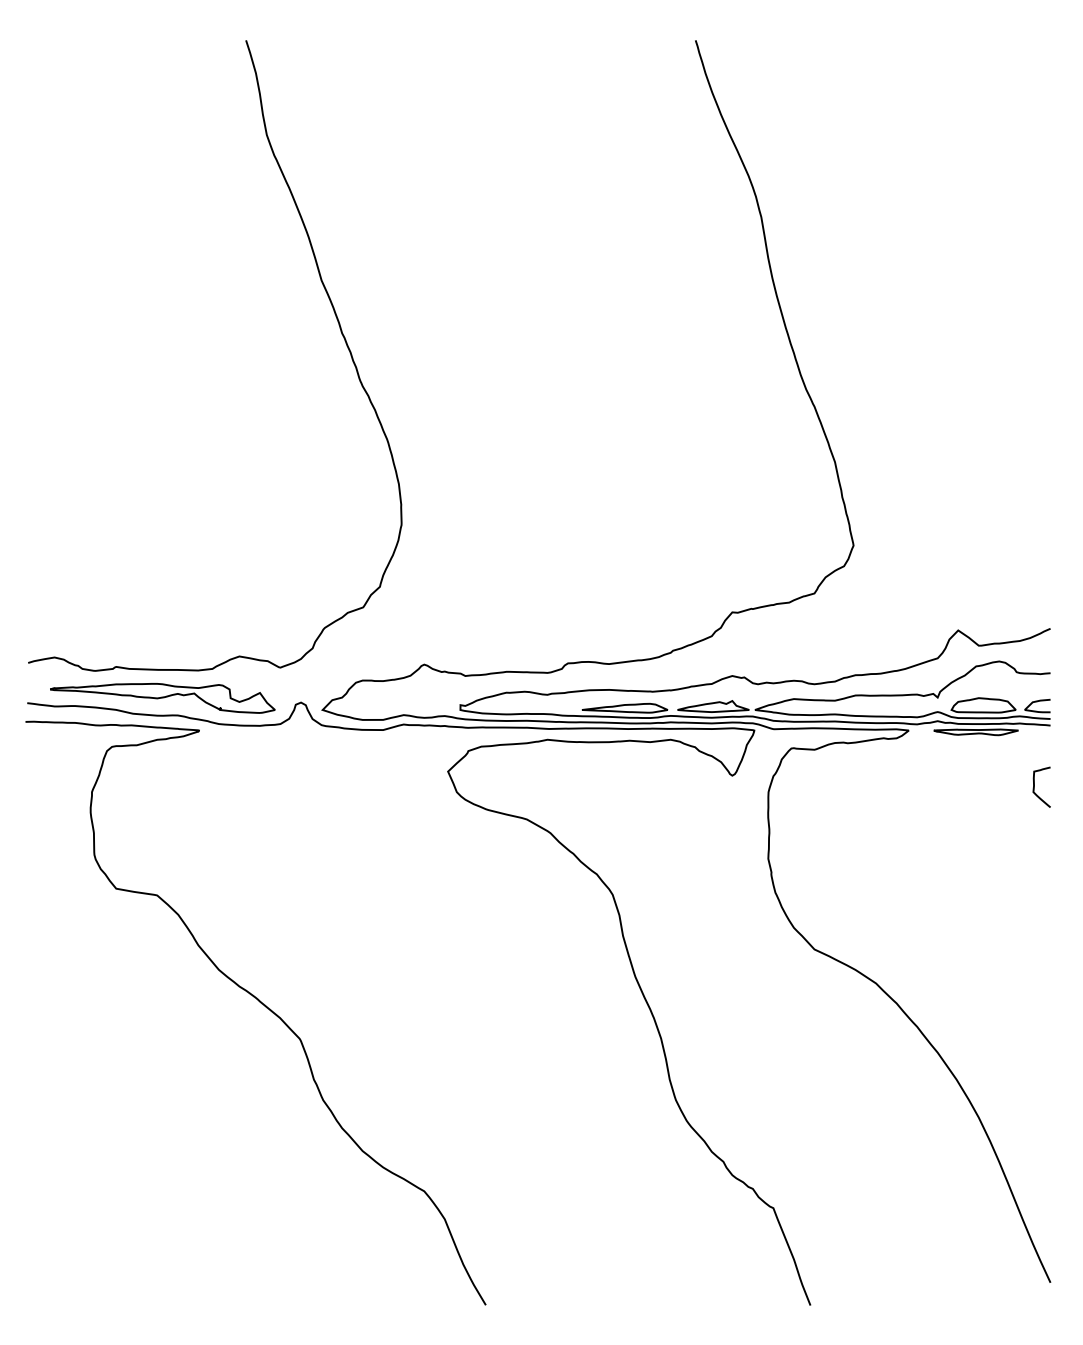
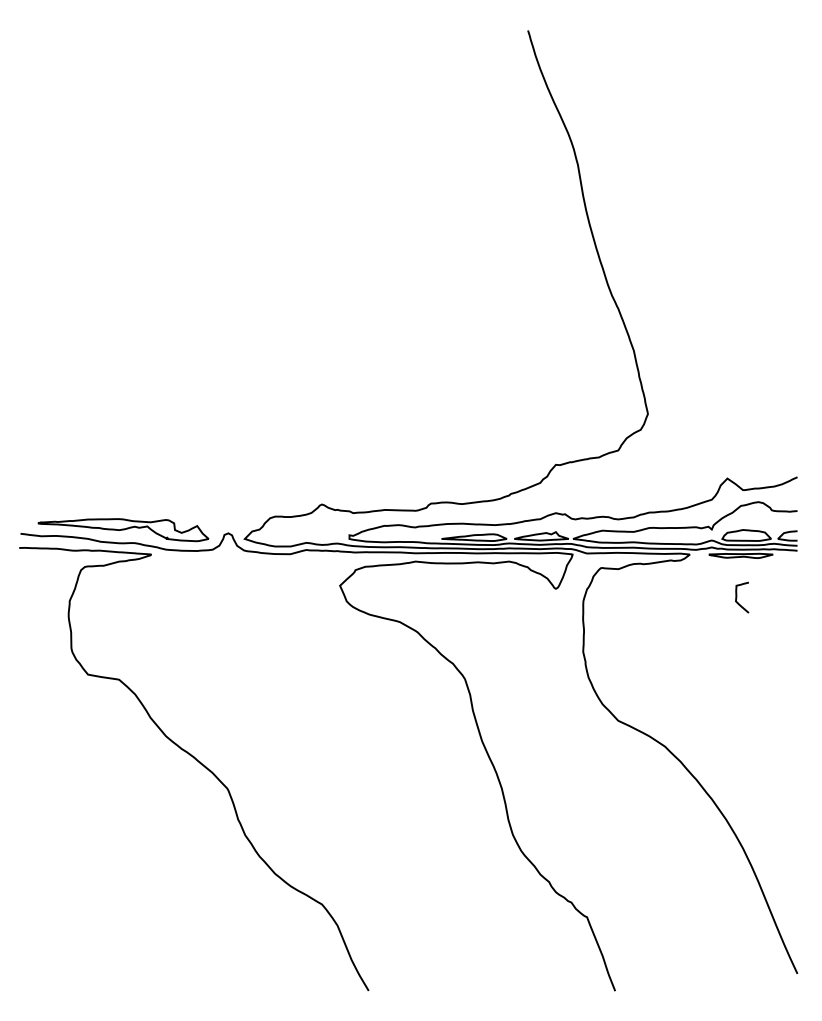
curve: (334, 314) -> (253, 238), removed
curve: (1034, 786) -> (736, 597), moved

